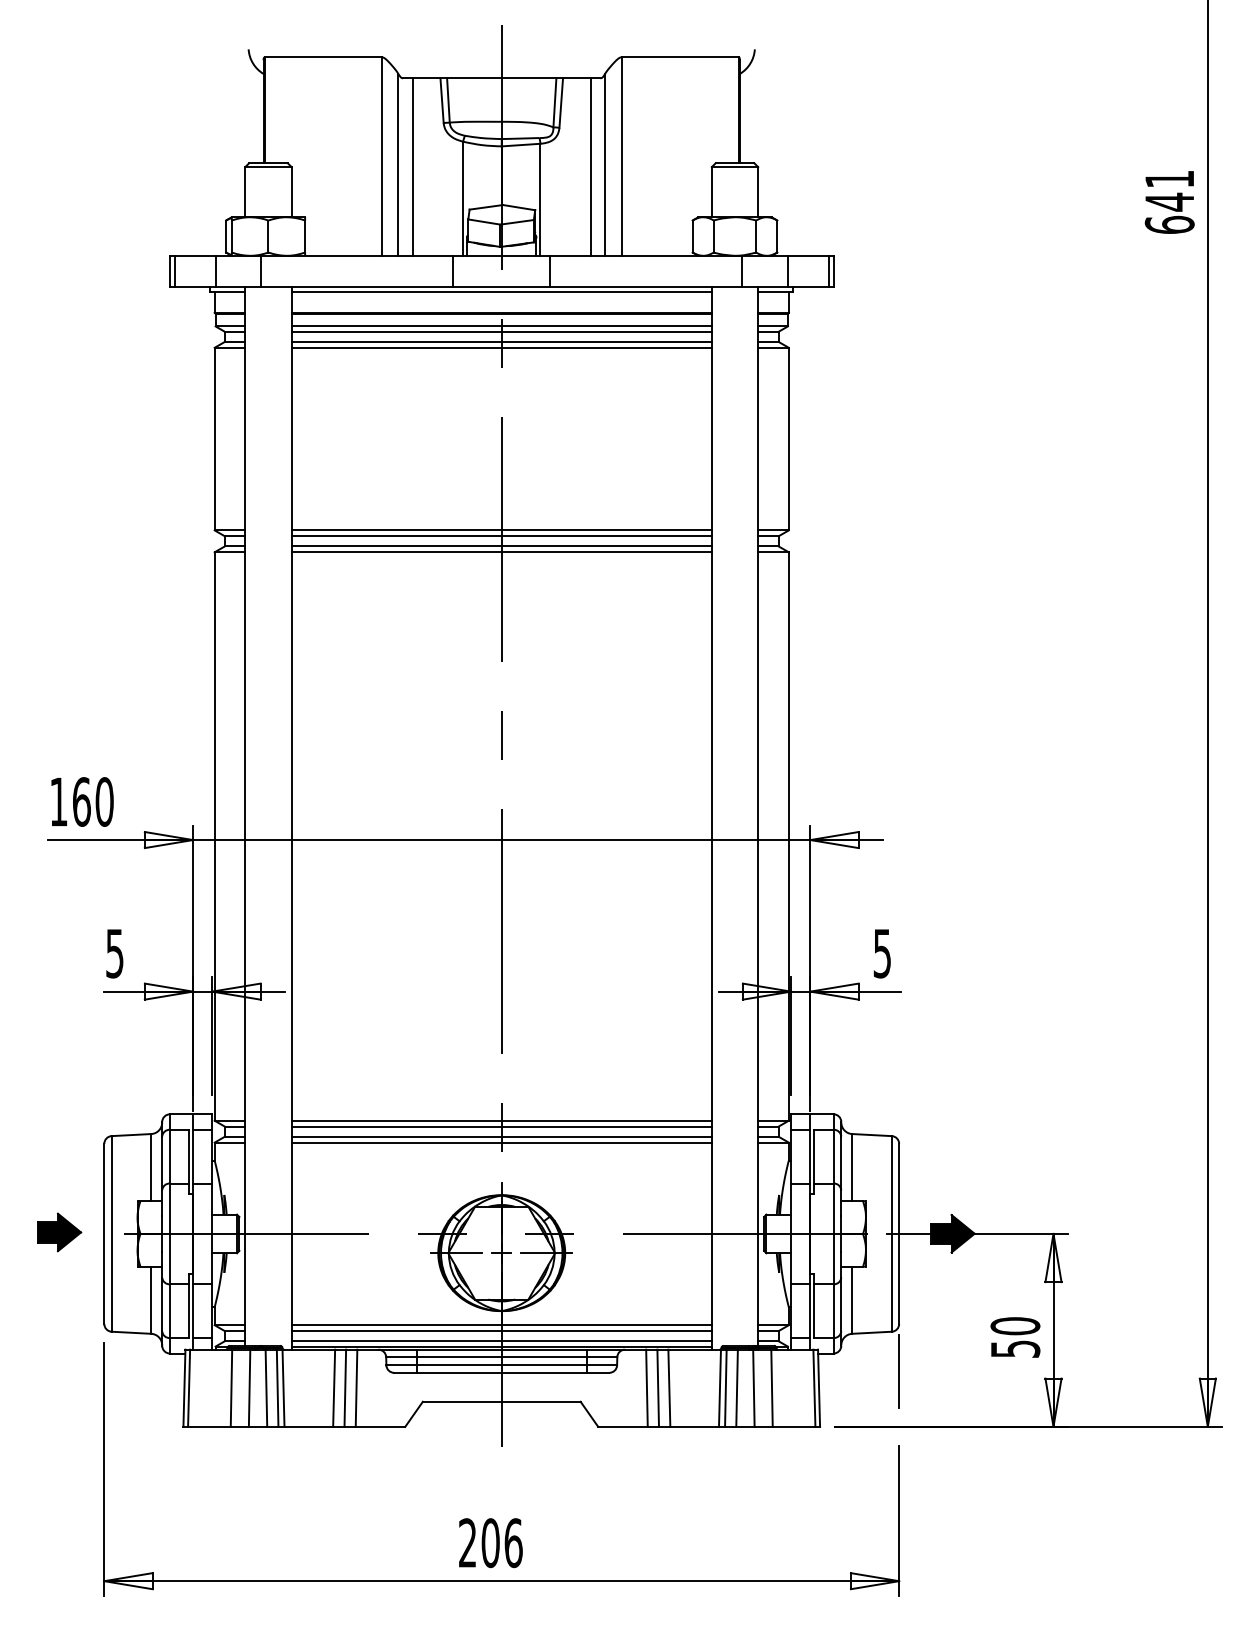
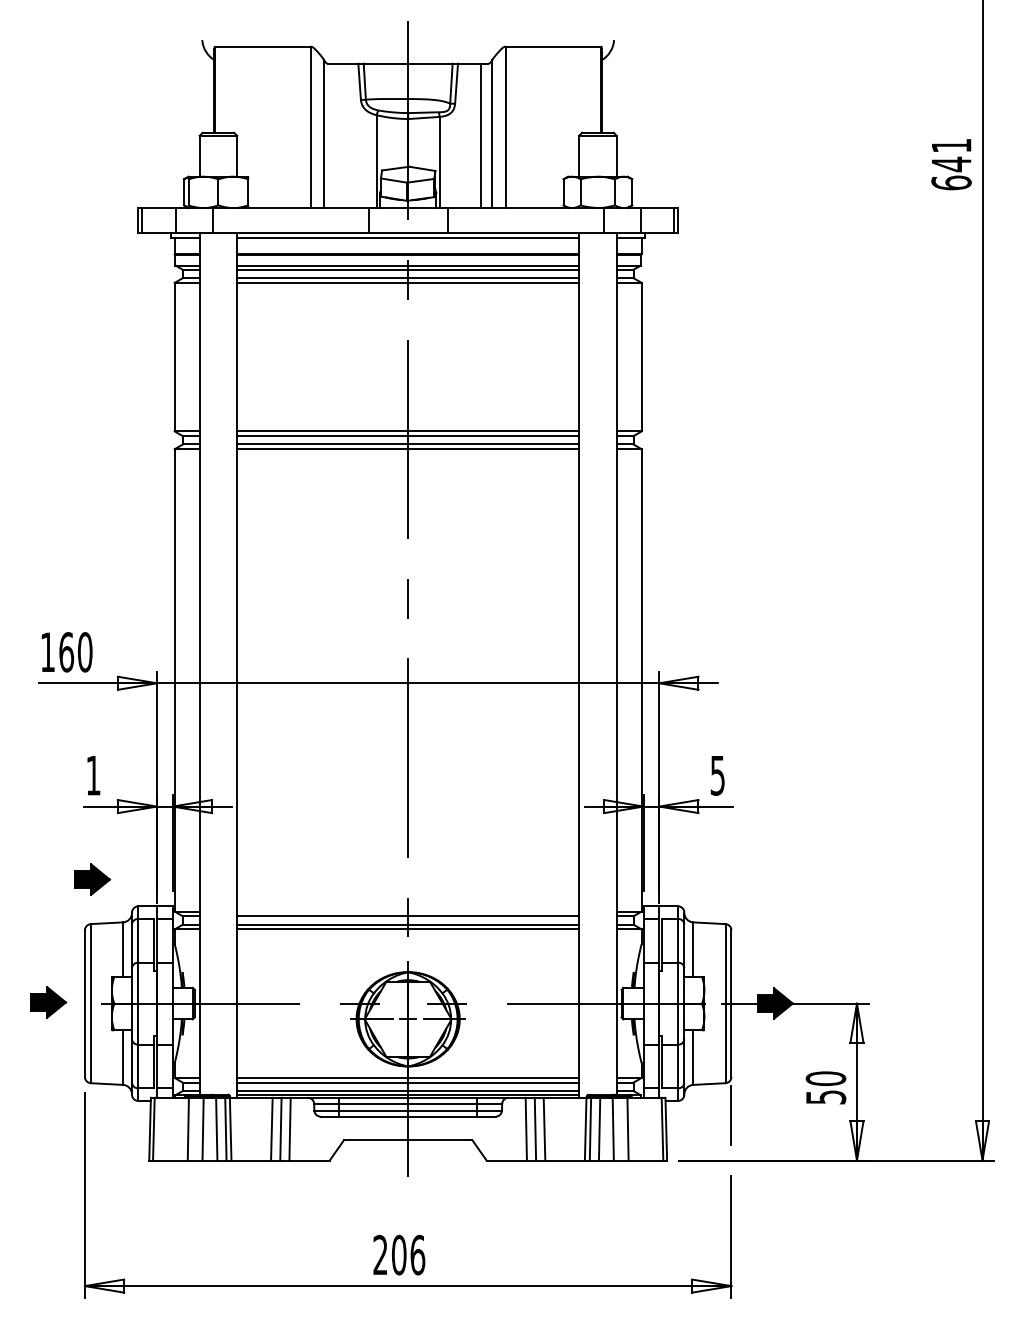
line: (412, 166) -> (335, 135), removed
text: (114, 953) -> (93, 775), 5 -> 1
part: (113, 1081) -> (92, 879), added
line: (501, 1120) -> (407, 911), removed

